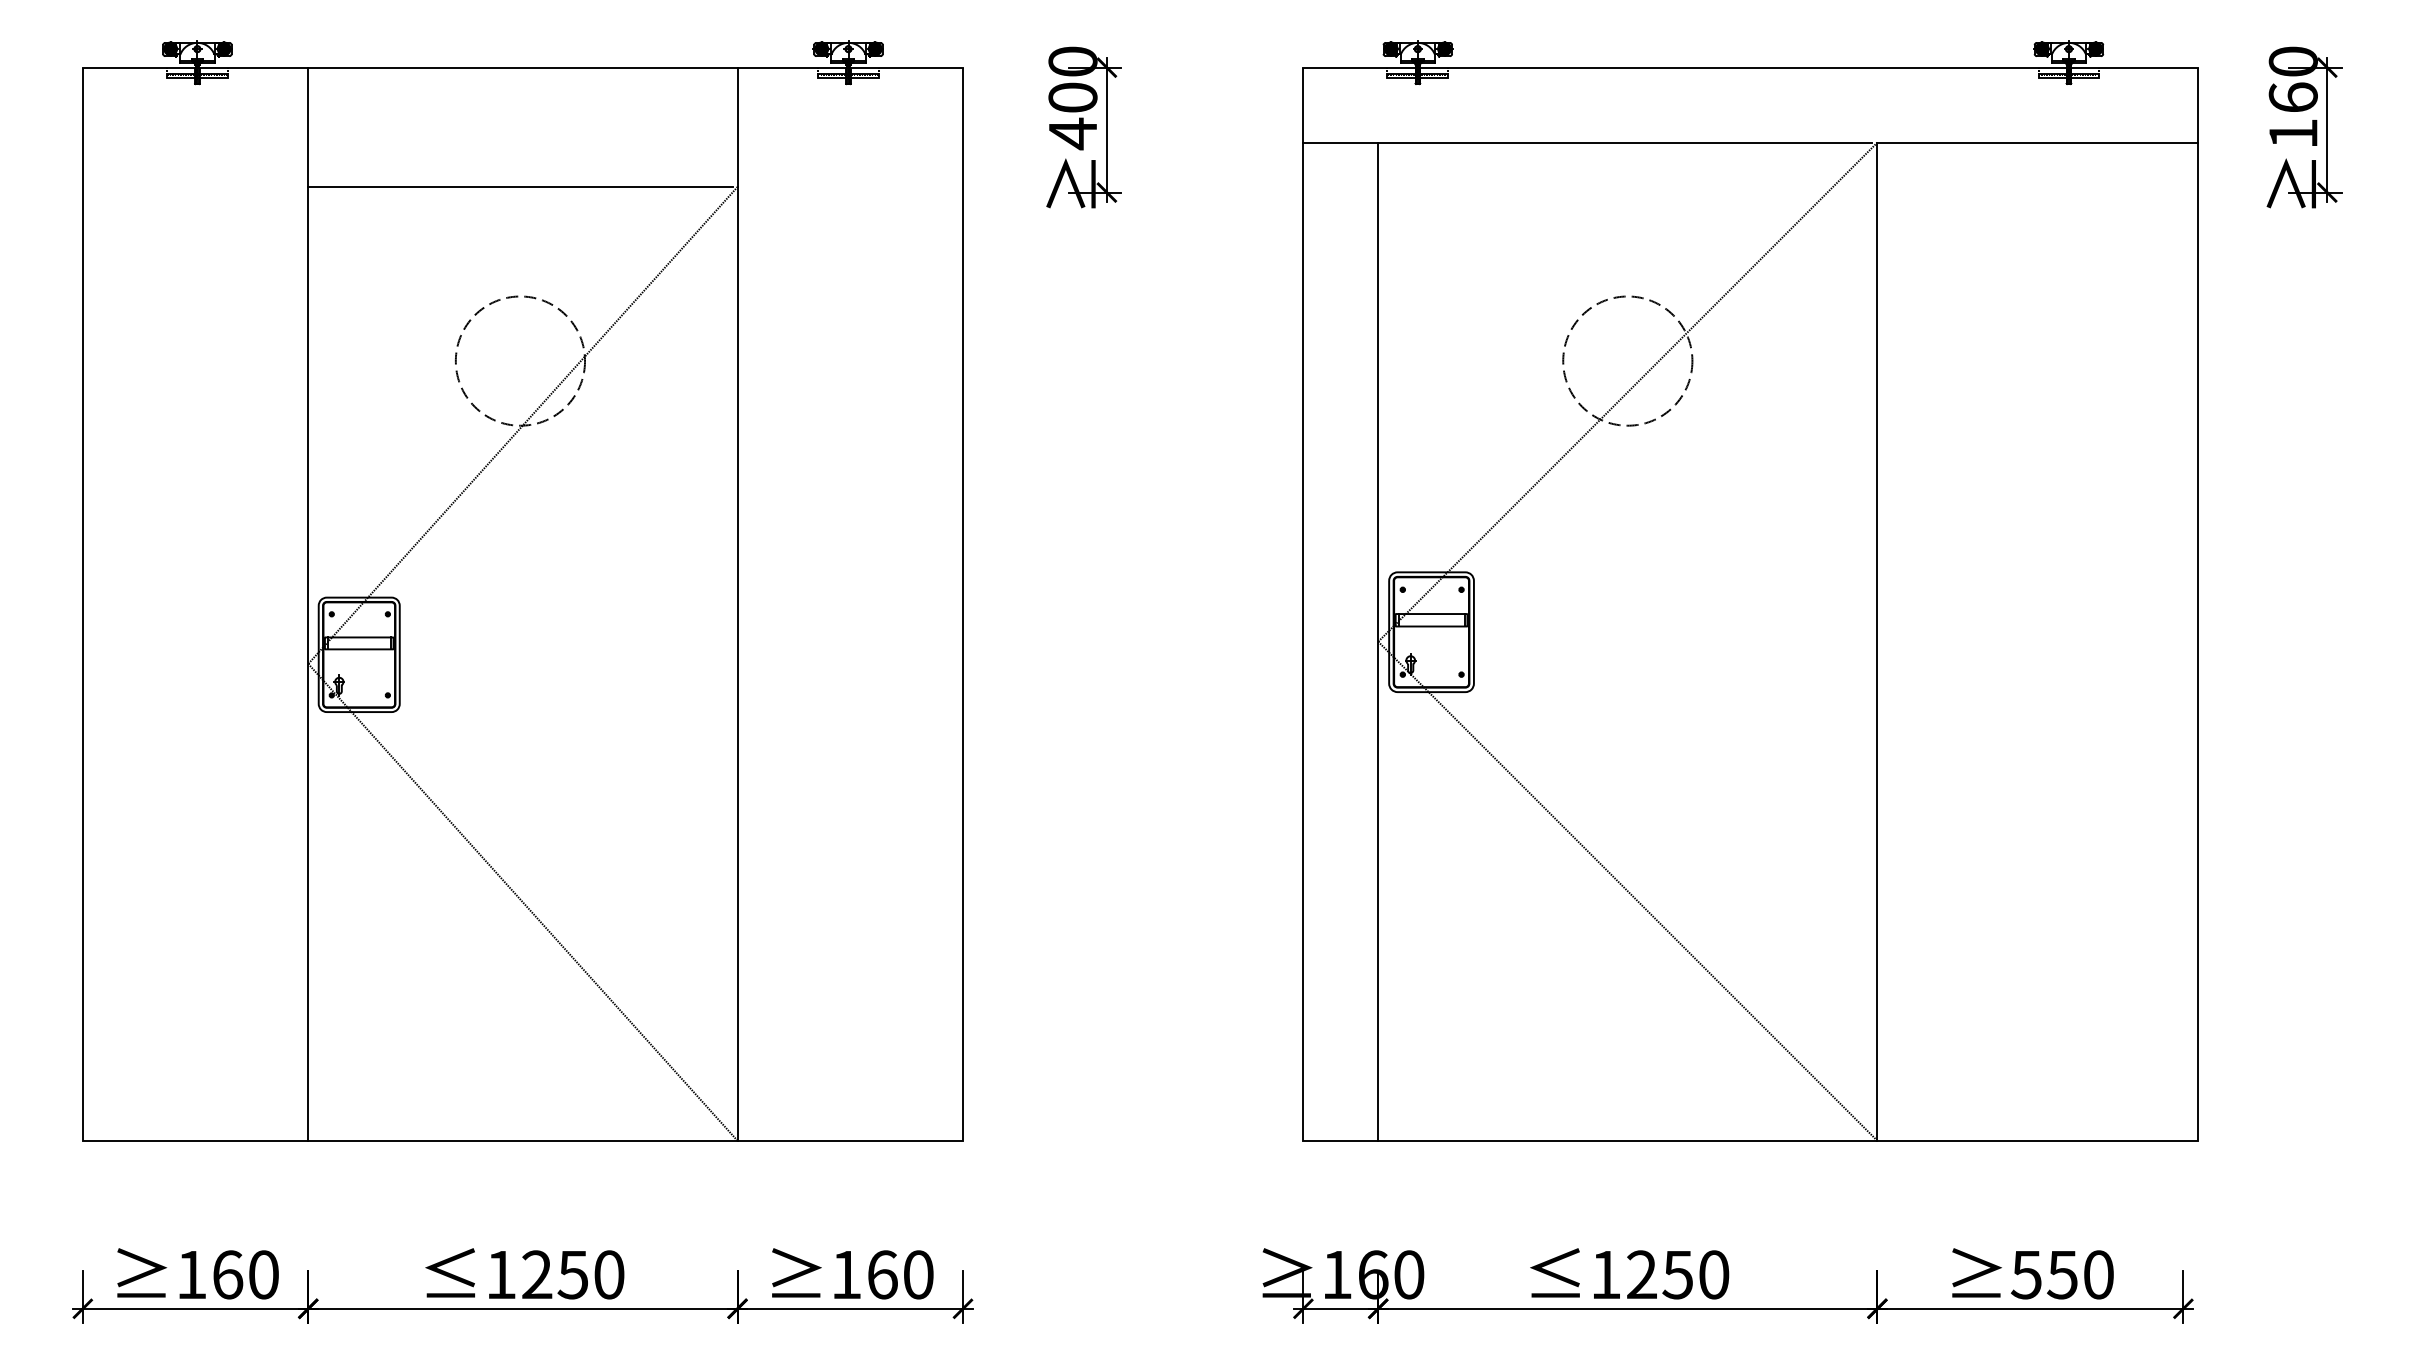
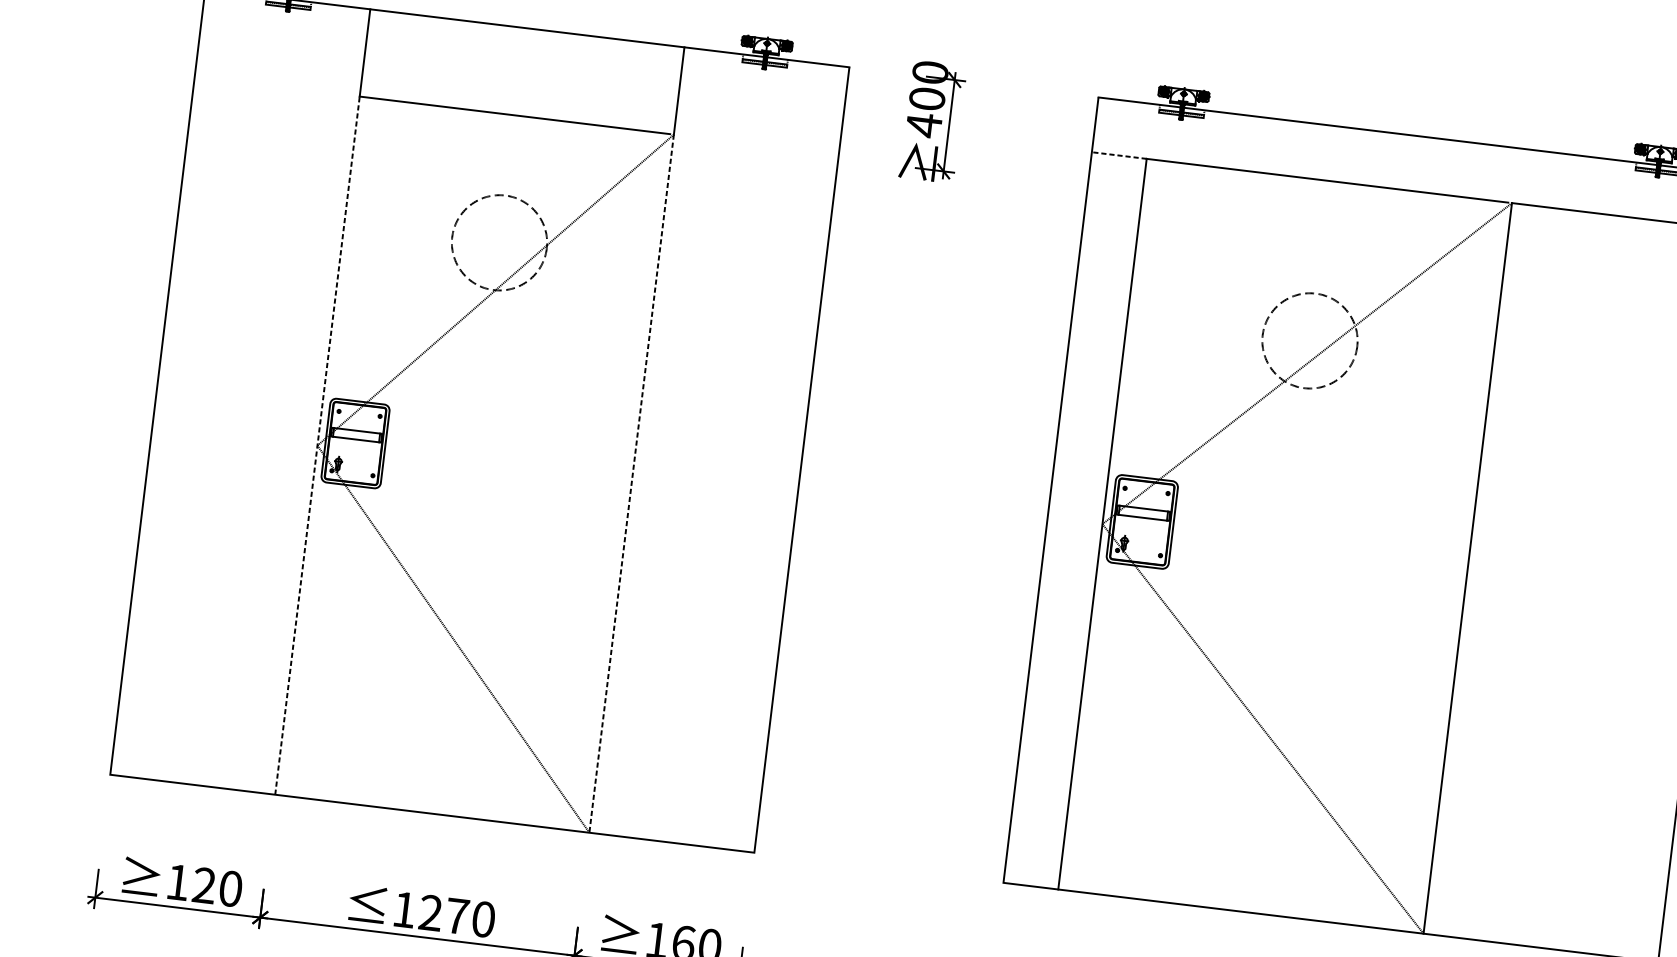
line: (1340, 142) -> (1119, 155), solid -> dashed
line: (308, 663) -> (317, 445), solid -> dashed
line: (737, 663) -> (631, 483), solid -> dashed
text: (227, 1274) -> (204, 885), 160 -> 120
text: (572, 1275) -> (456, 916), 1250 -> 1270

